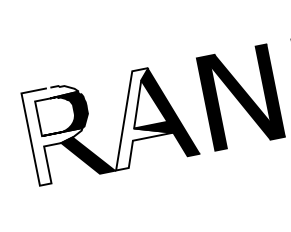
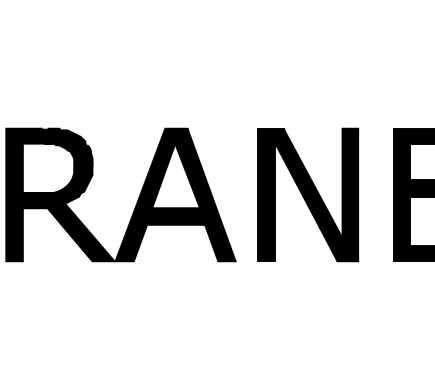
fill: (138, 117) -> (160, 194), added
fill: (57, 133) -> (45, 194), added

